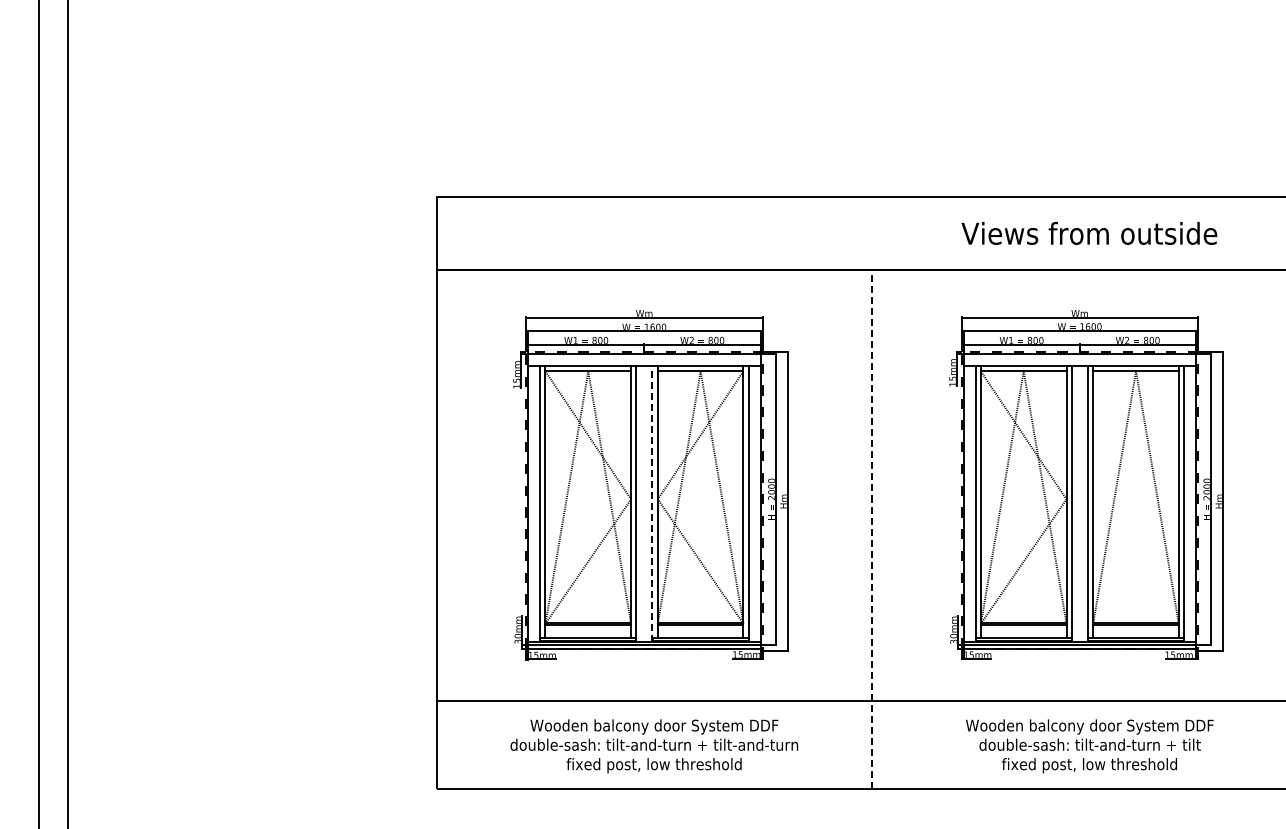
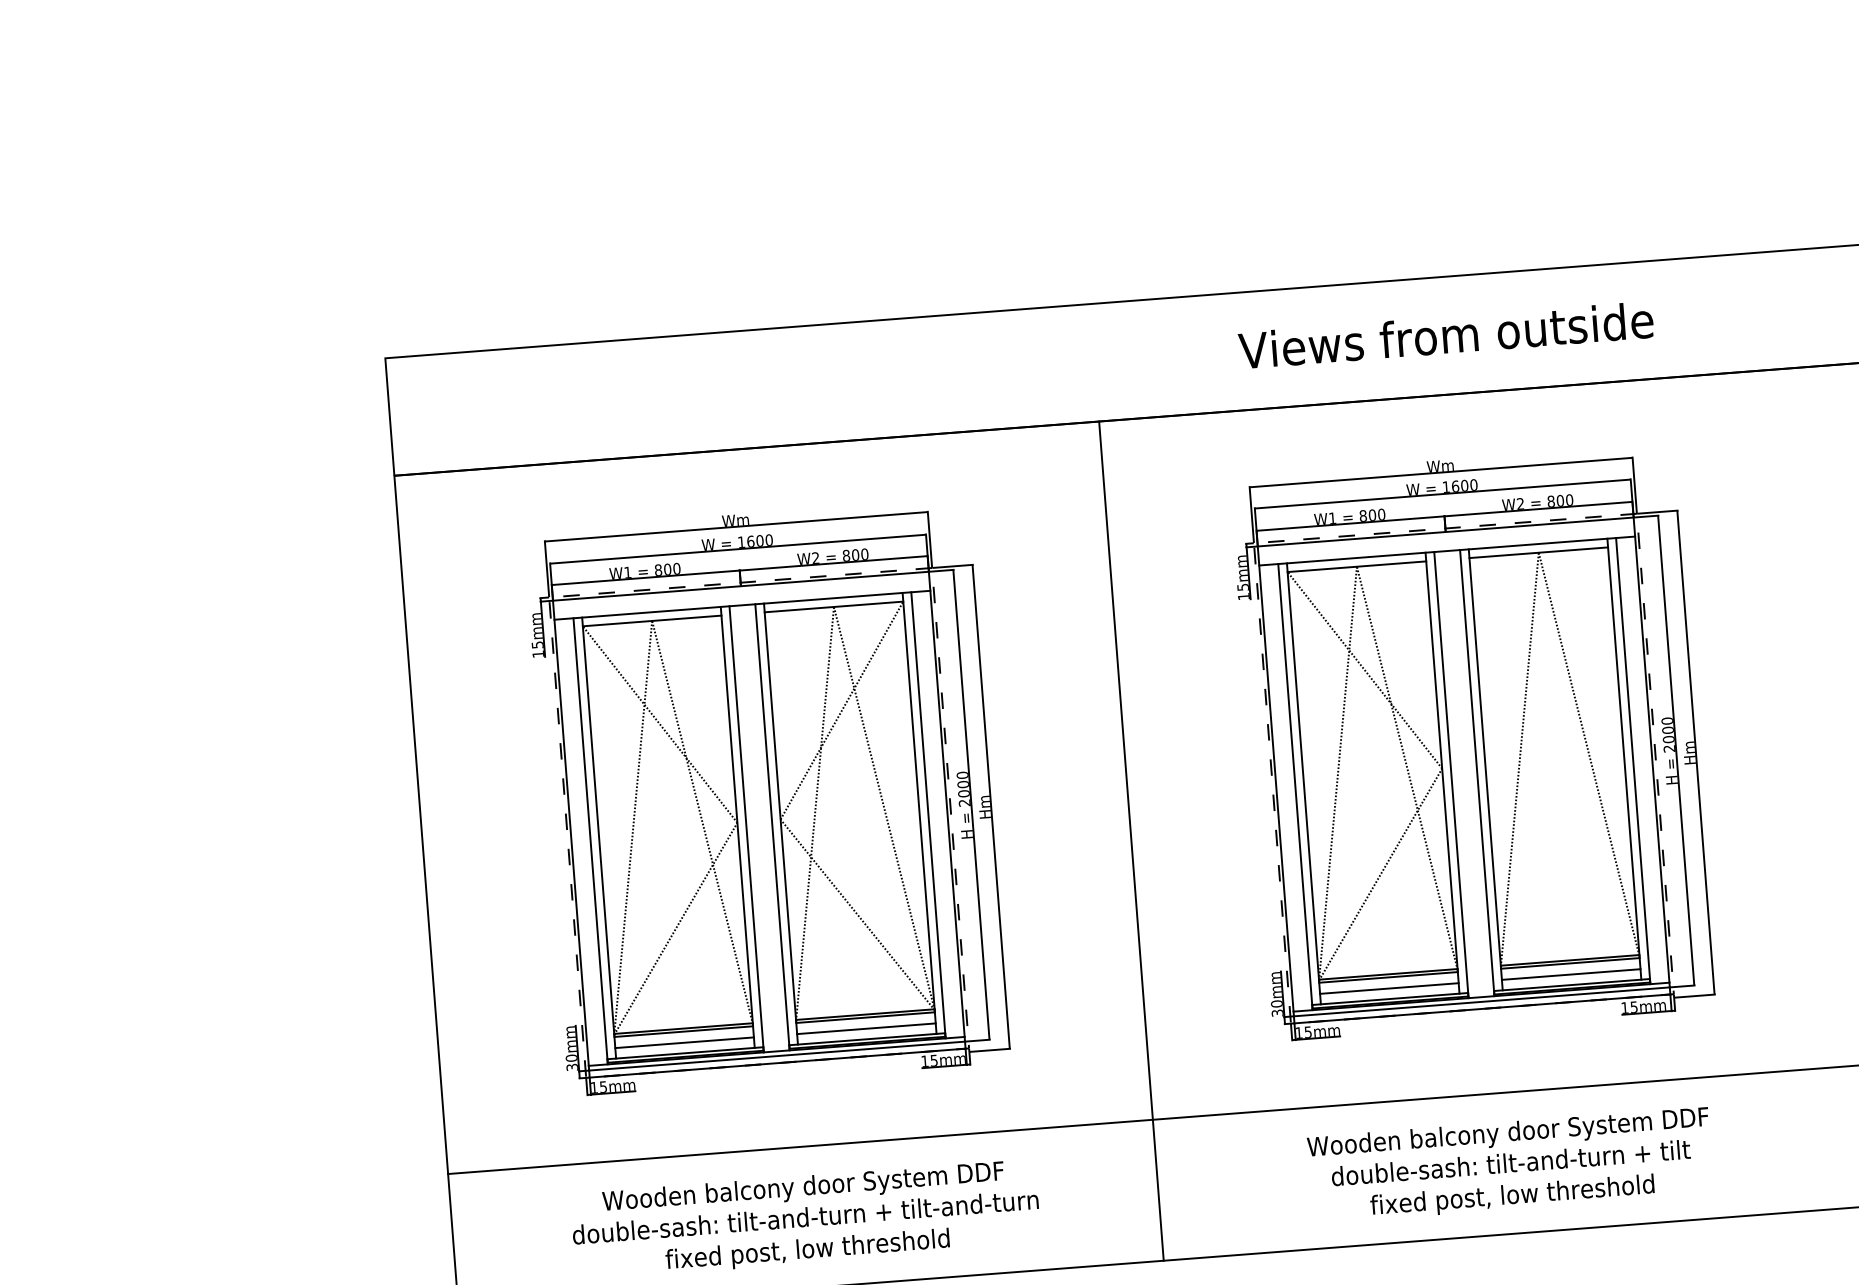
line: (652, 503) -> (772, 826), dashed -> solid
line: (872, 528) -> (1131, 839), dashed -> solid
line: (588, 631) -> (684, 1041), added
line: (700, 631) -> (866, 1028), added
line: (1023, 631) -> (1388, 987), added
line: (1135, 631) -> (1570, 973), added

